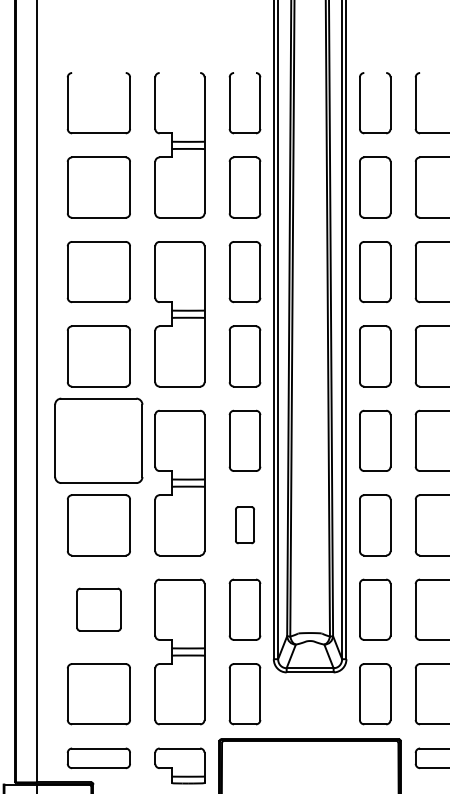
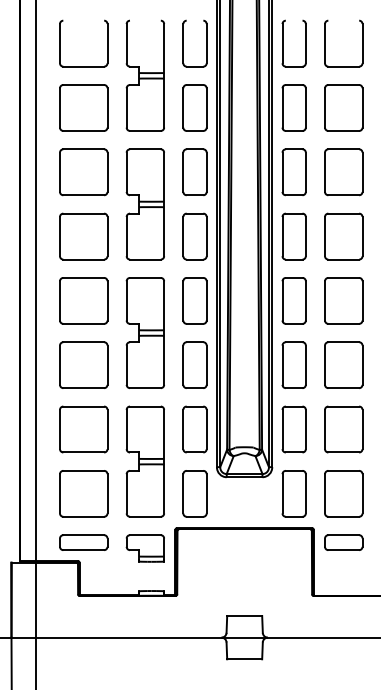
part: (98, 440) -> (83, 300), size x0.71
part: (244, 524) -> (194, 364), size x1.67
part: (98, 609) -> (83, 429), size x1.43

